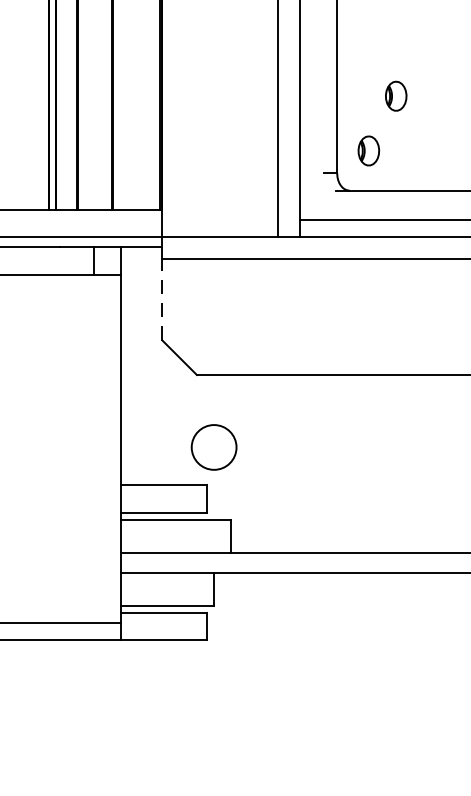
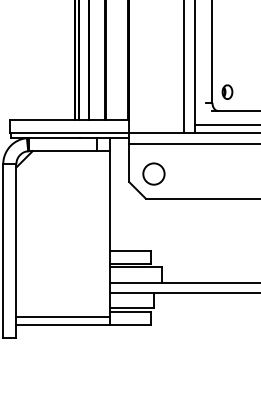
part: (396, 94) -> (240, 65), removed
line: (162, 298) -> (129, 162), dashed -> solid
circle: (213, 446) -> (153, 173), moved

